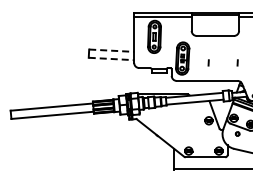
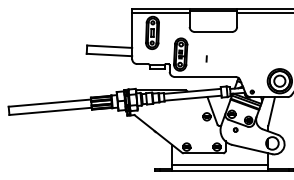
line: (111, 50) -> (109, 46), dashed -> solid
line: (111, 59) -> (109, 55), dashed -> solid
line: (237, 62) -> (235, 58), removed

